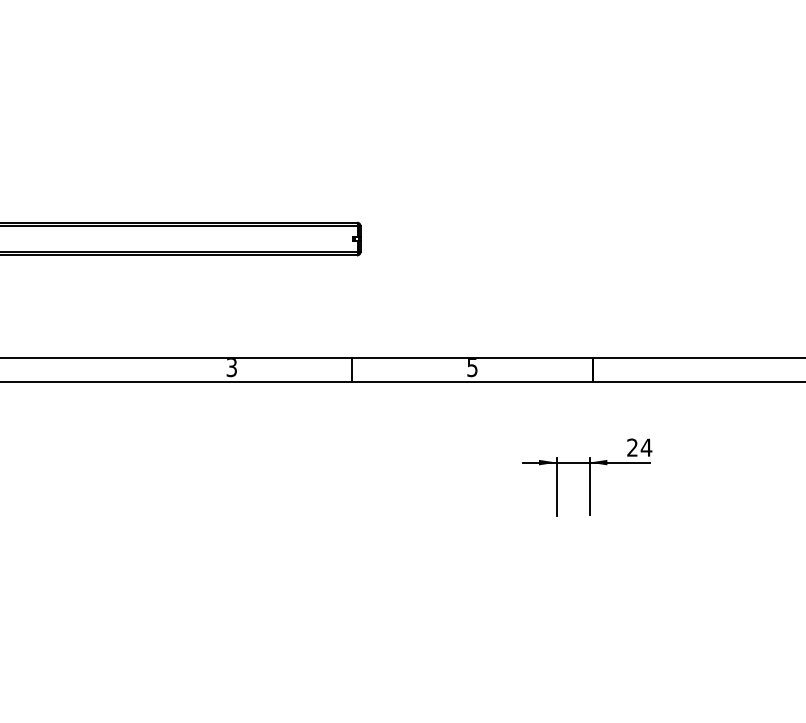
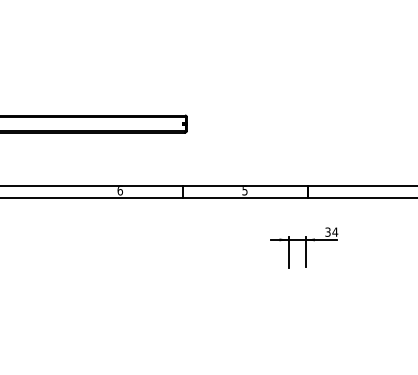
text: (230, 369) -> (119, 191), 3 -> 6
text: (631, 448) -> (327, 232), 24 -> 34

